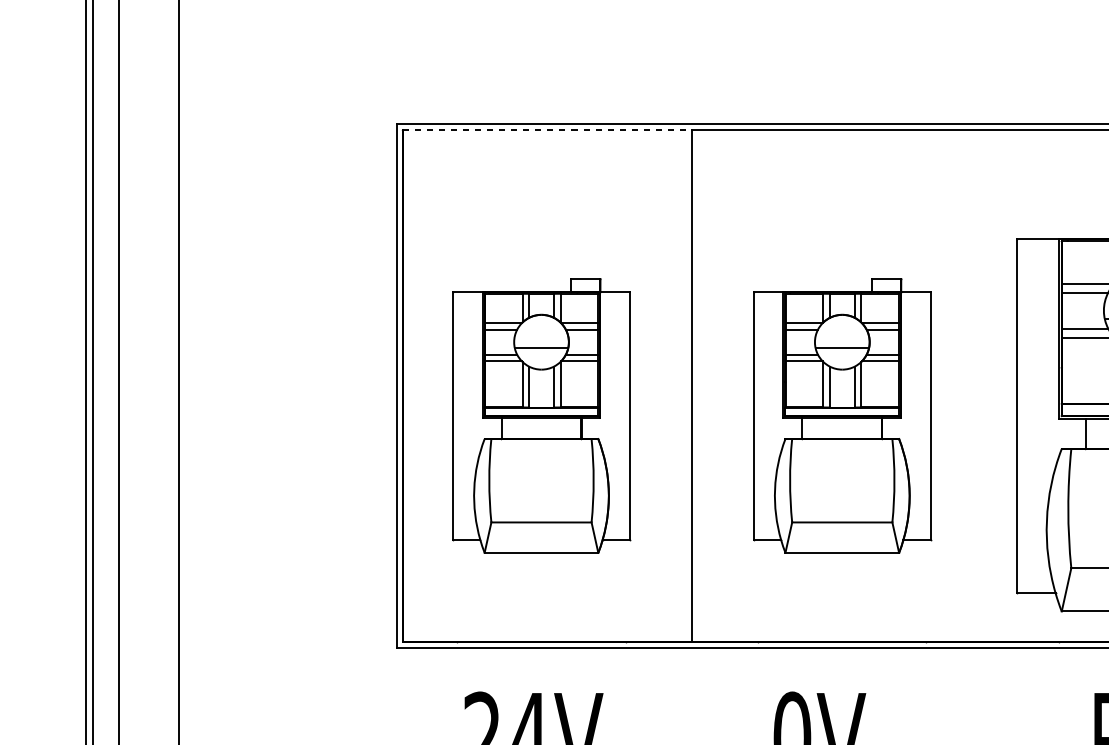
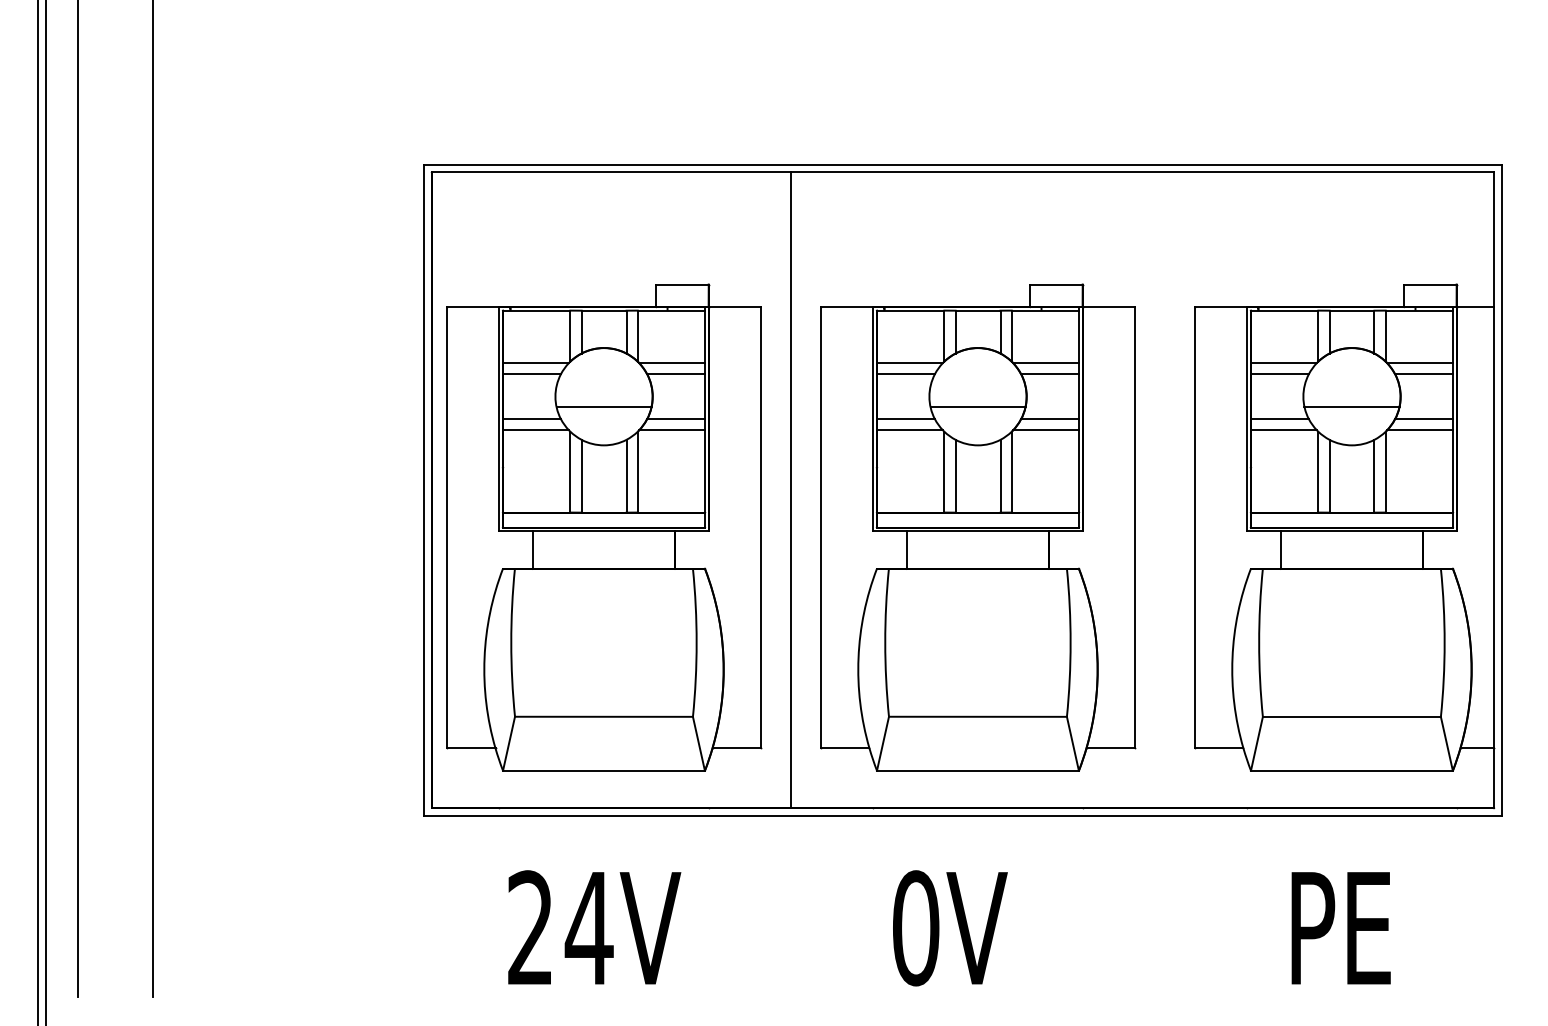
line: (547, 130) -> (611, 172), dashed -> solid
part: (541, 415) -> (604, 527), size x1.43
part: (842, 415) -> (978, 527), size x1.43

